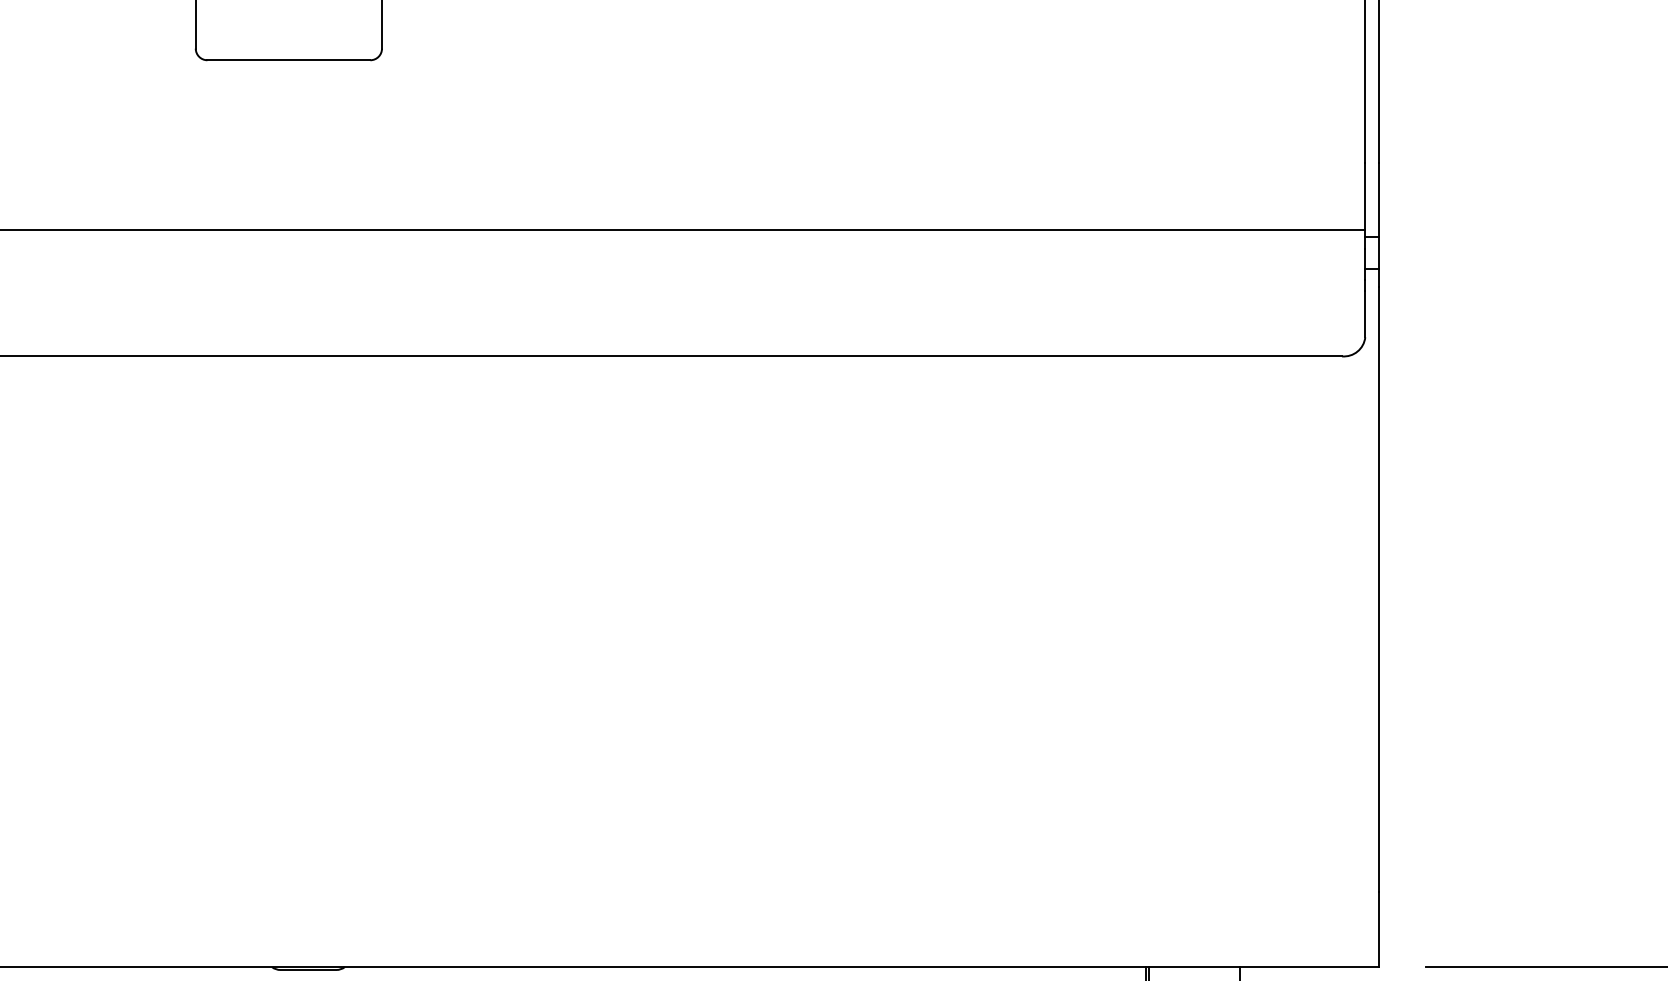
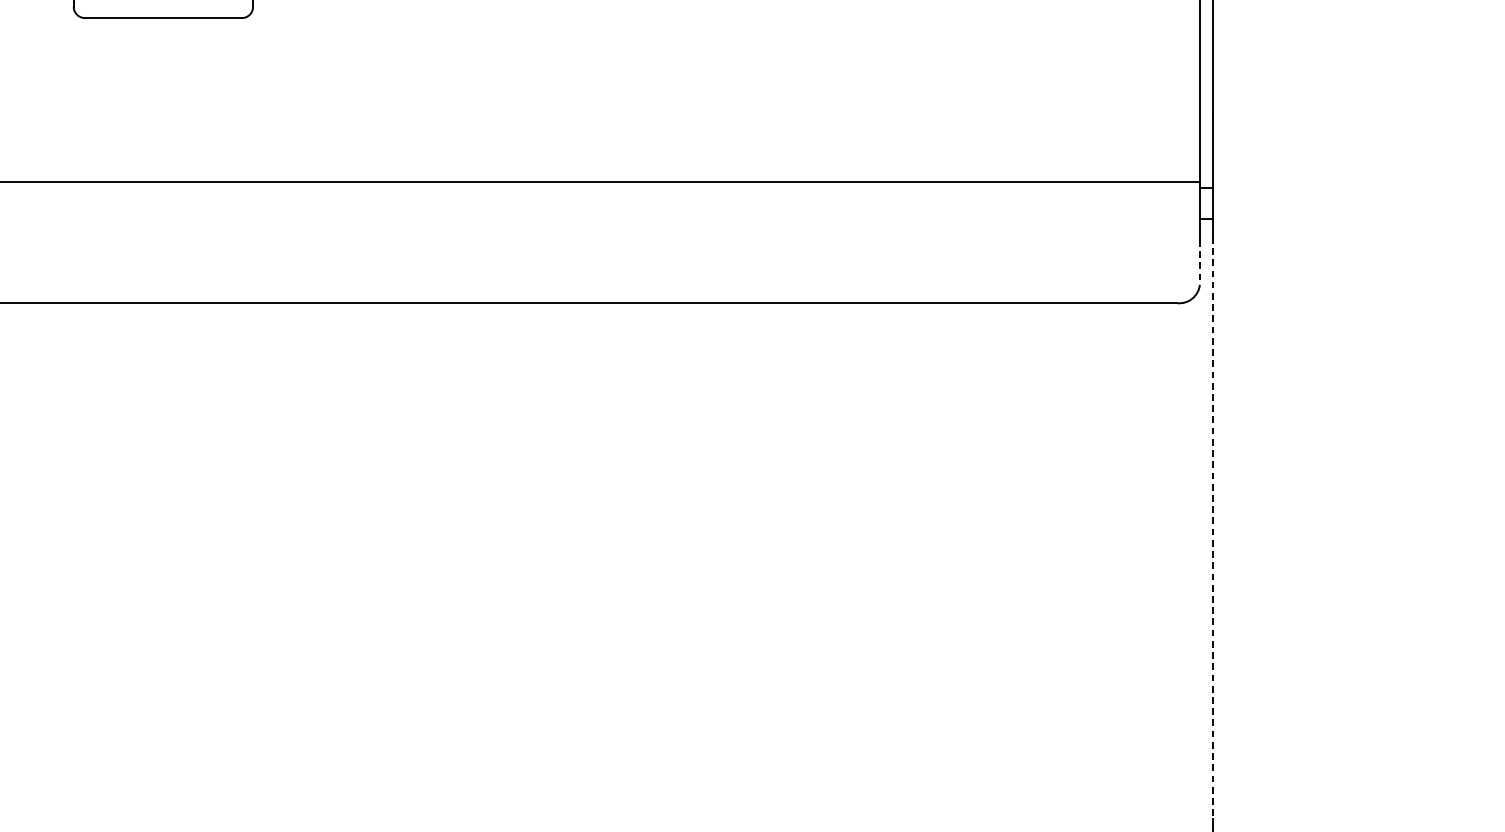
line: (1365, 314) -> (1200, 262), solid -> dashed
line: (1379, 590) -> (1213, 528), solid -> dashed

